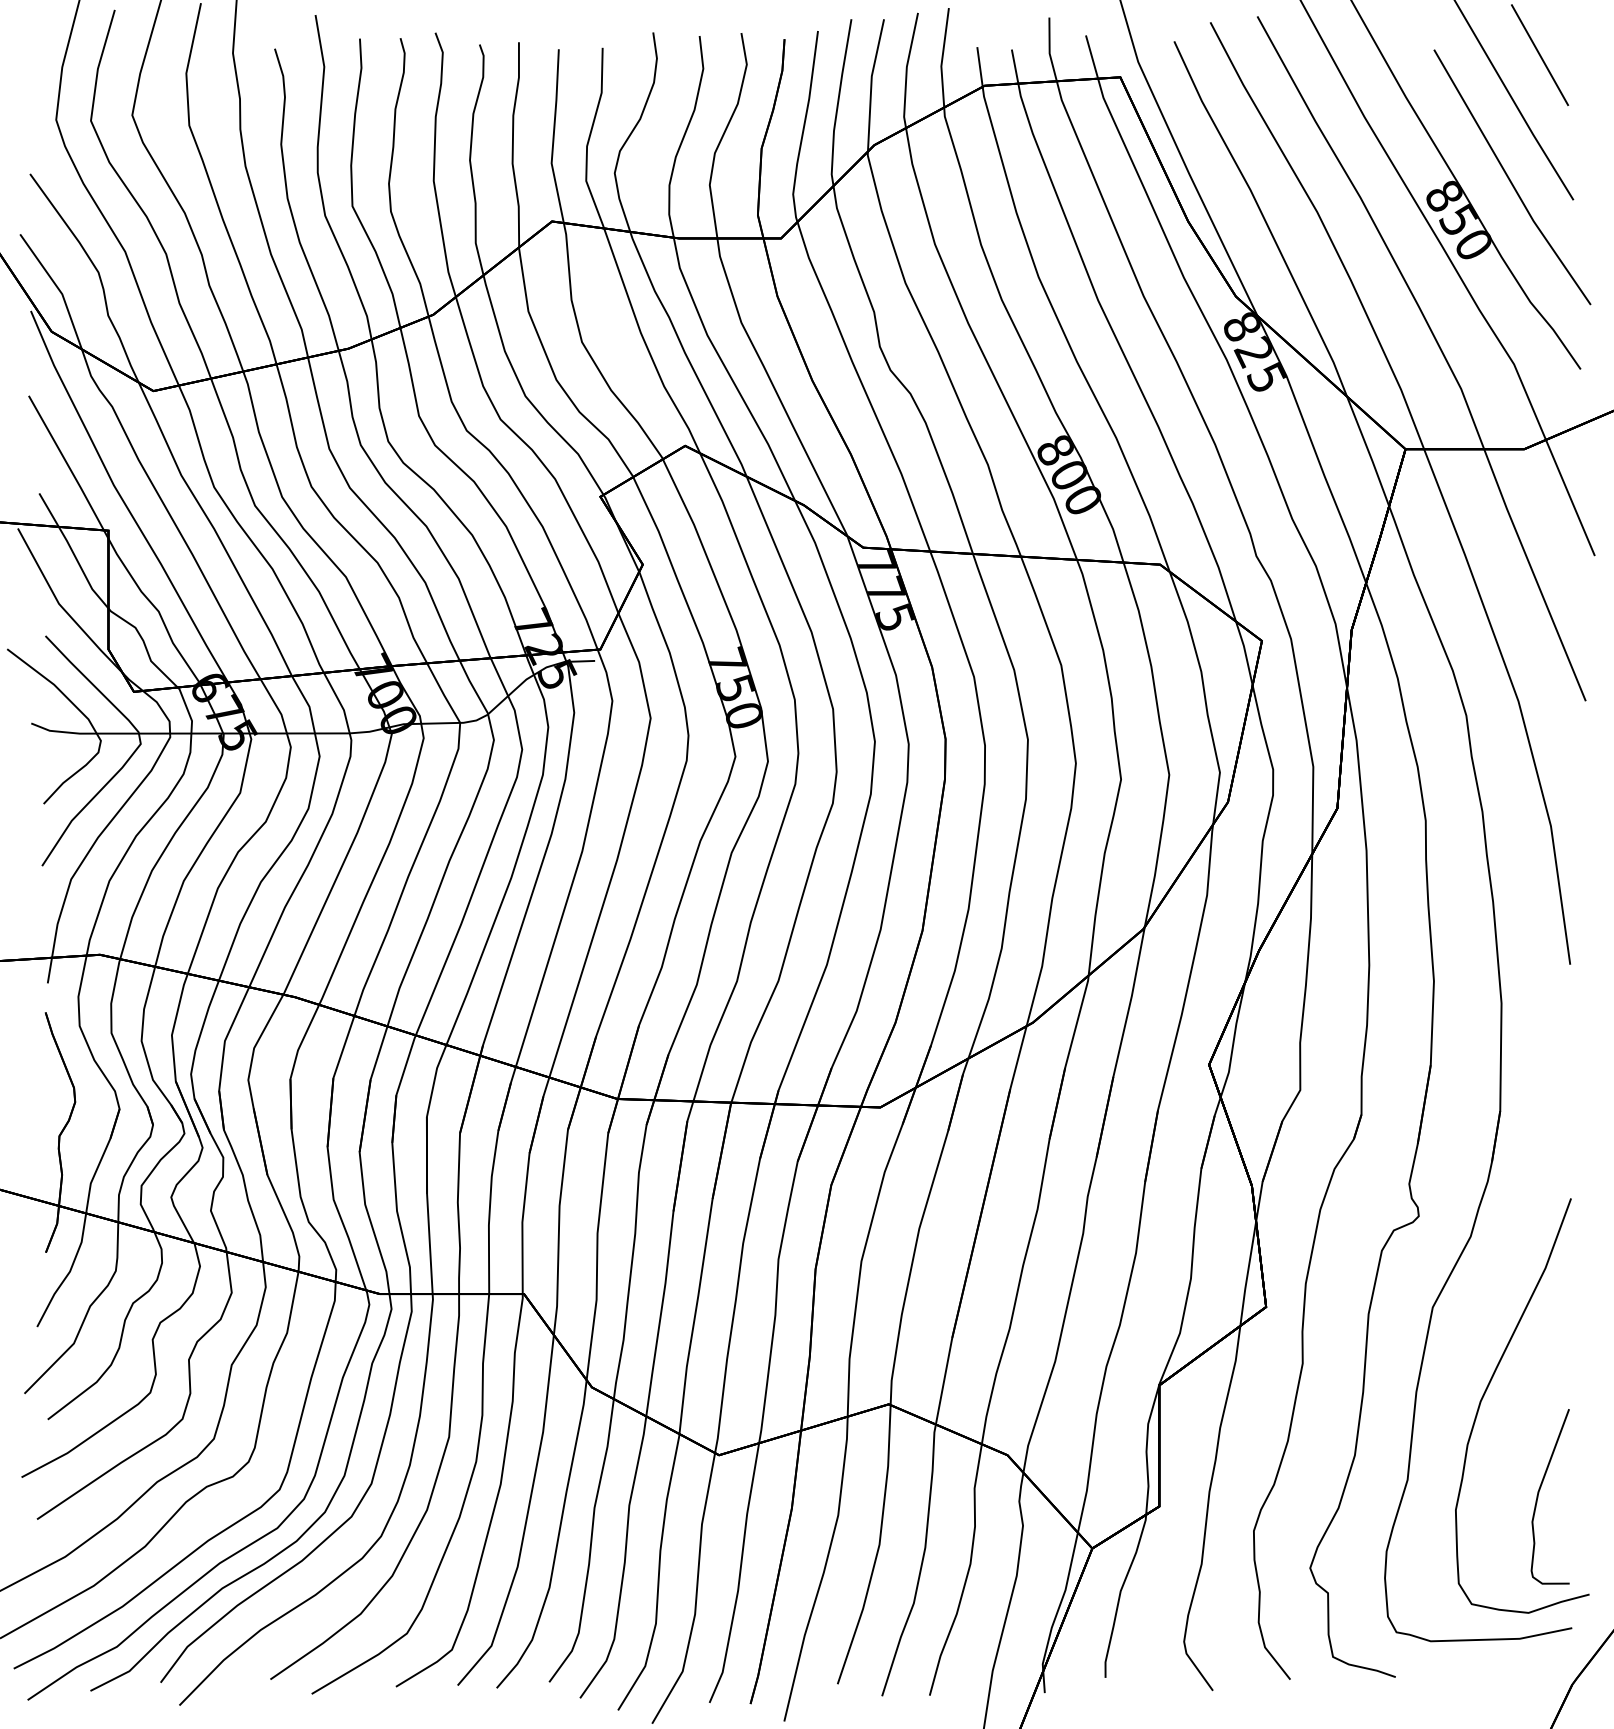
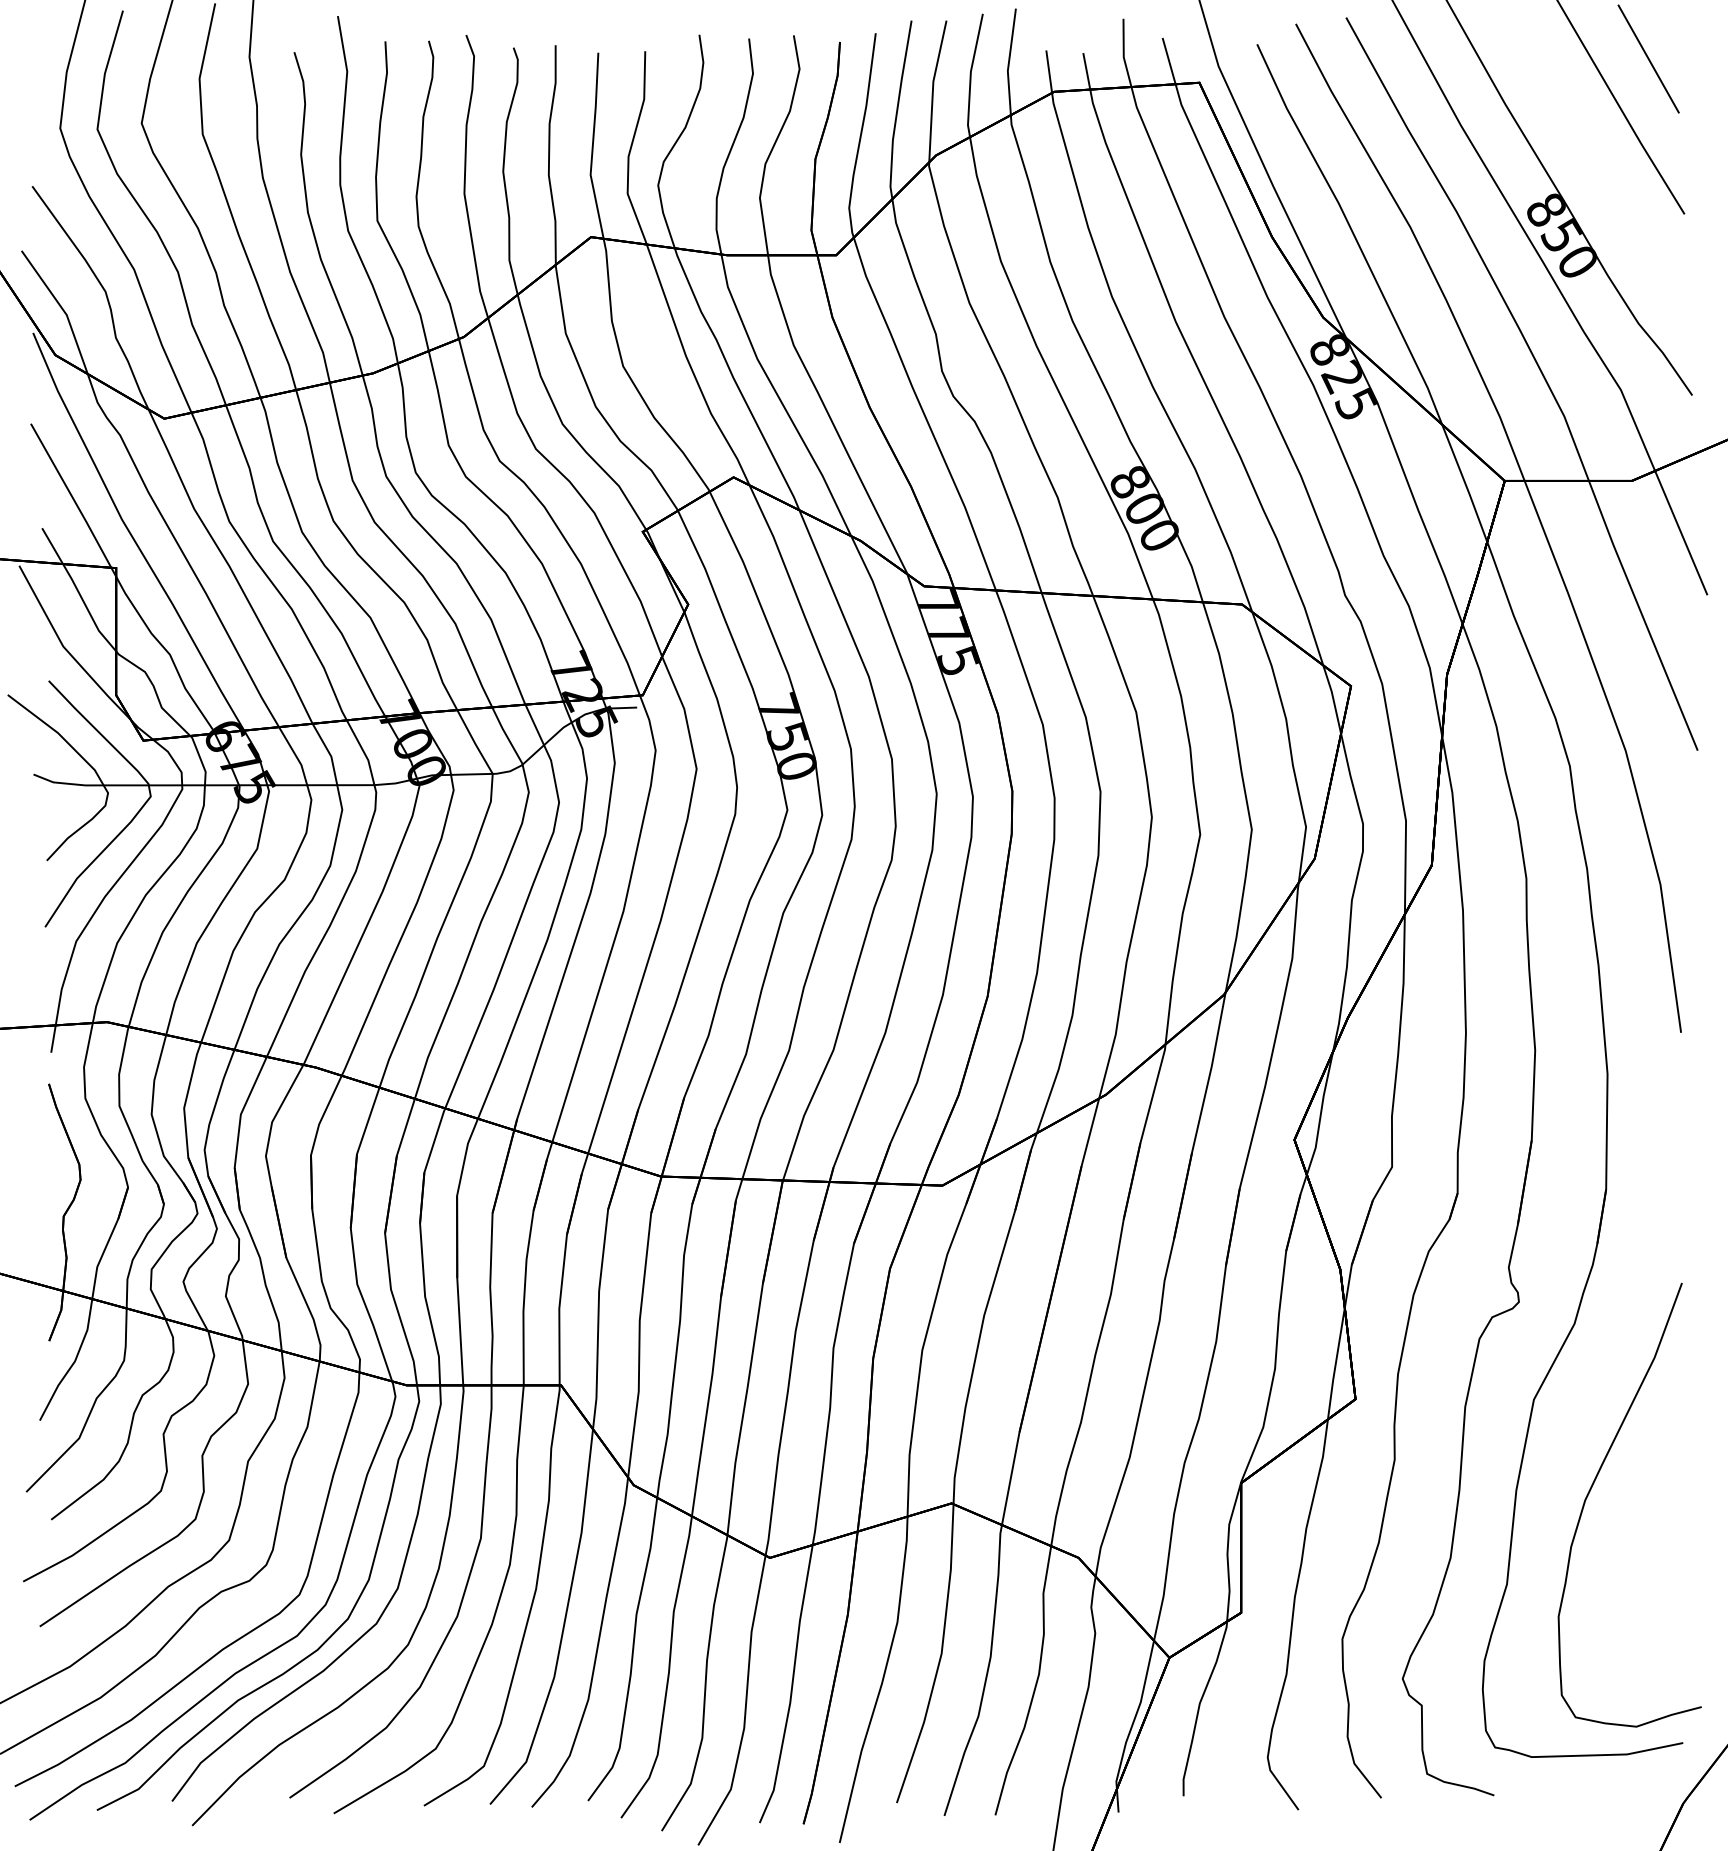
part: (1511, 177) -> (1618, 189), removed
part: (1538, 1495) -> (1647, 1601), removed

